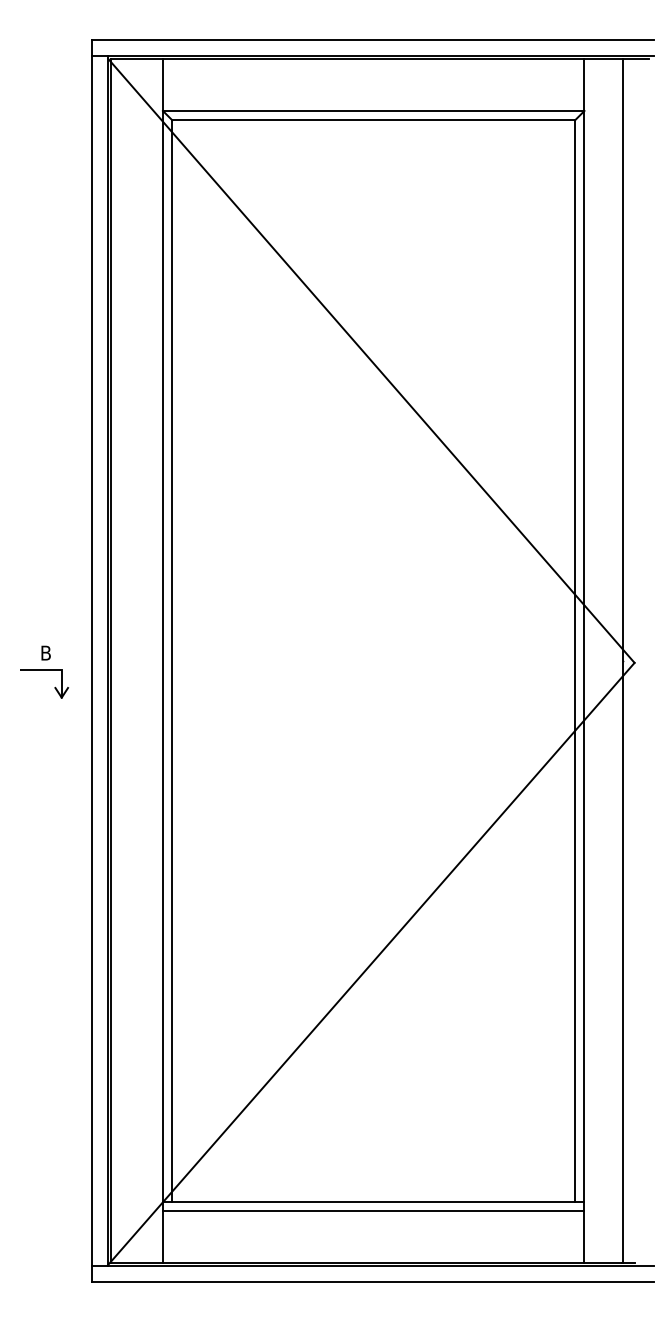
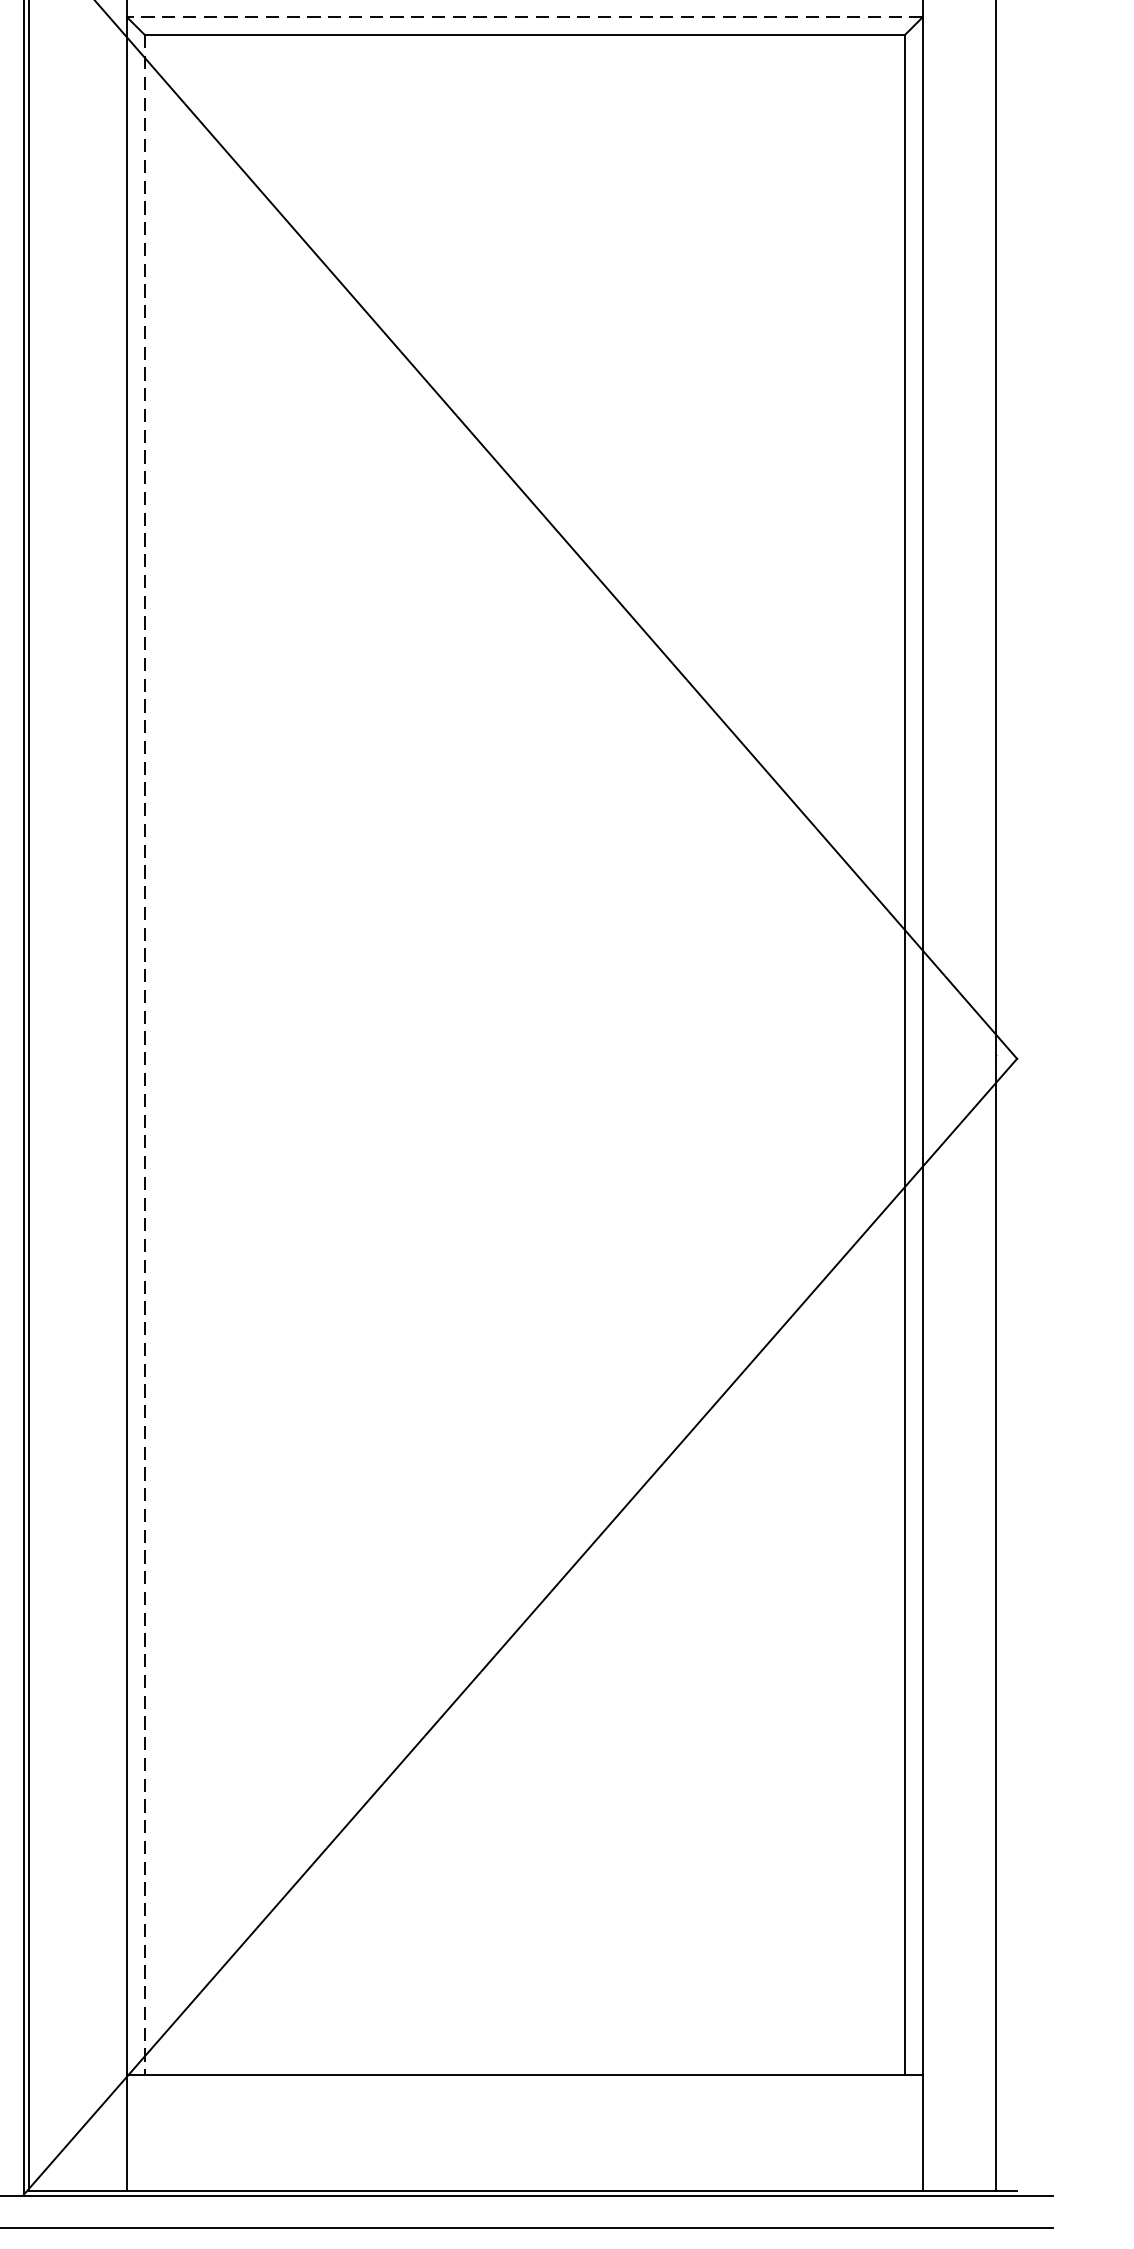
line: (373, 110) -> (524, 16), solid -> dashed
line: (172, 660) -> (145, 1054), solid -> dashed
line: (373, 1211) -> (524, 2093), removed

